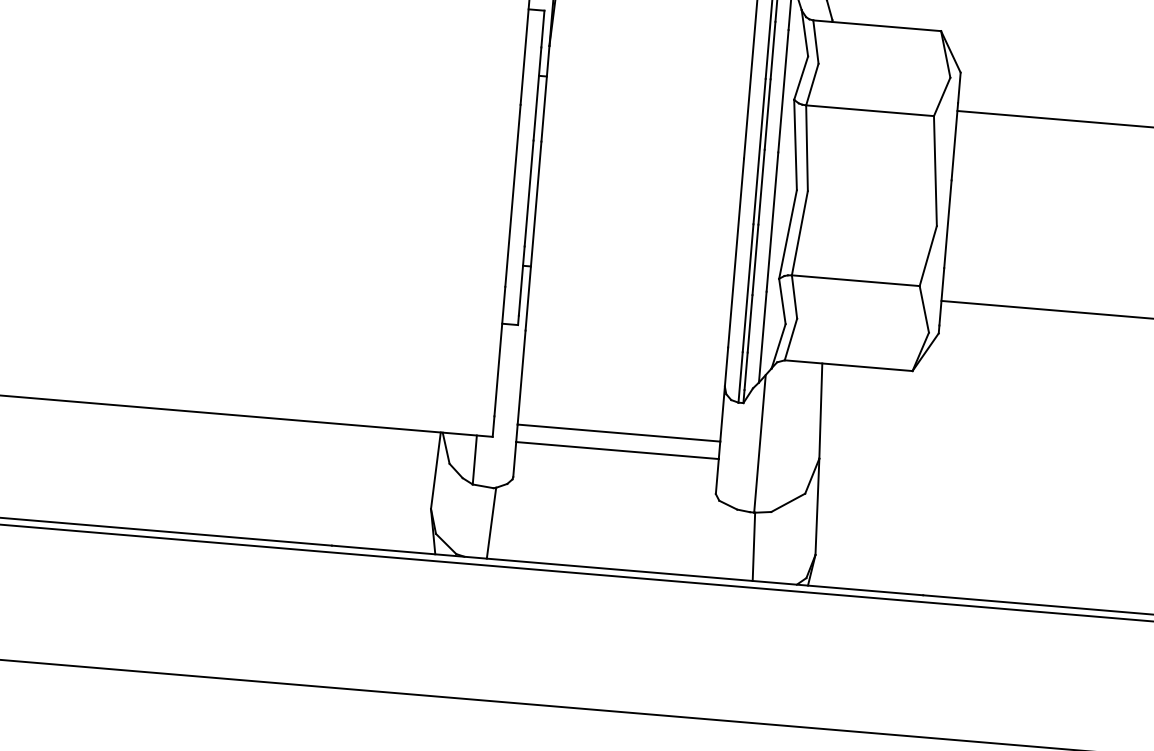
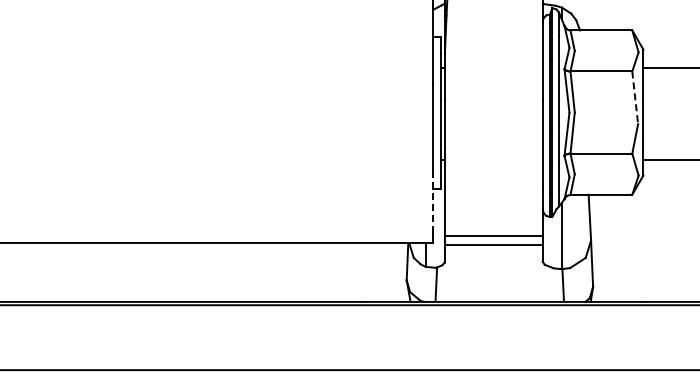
line: (935, 172) -> (635, 98), solid -> dashed
line: (500, 350) -> (433, 201), solid -> dashed

